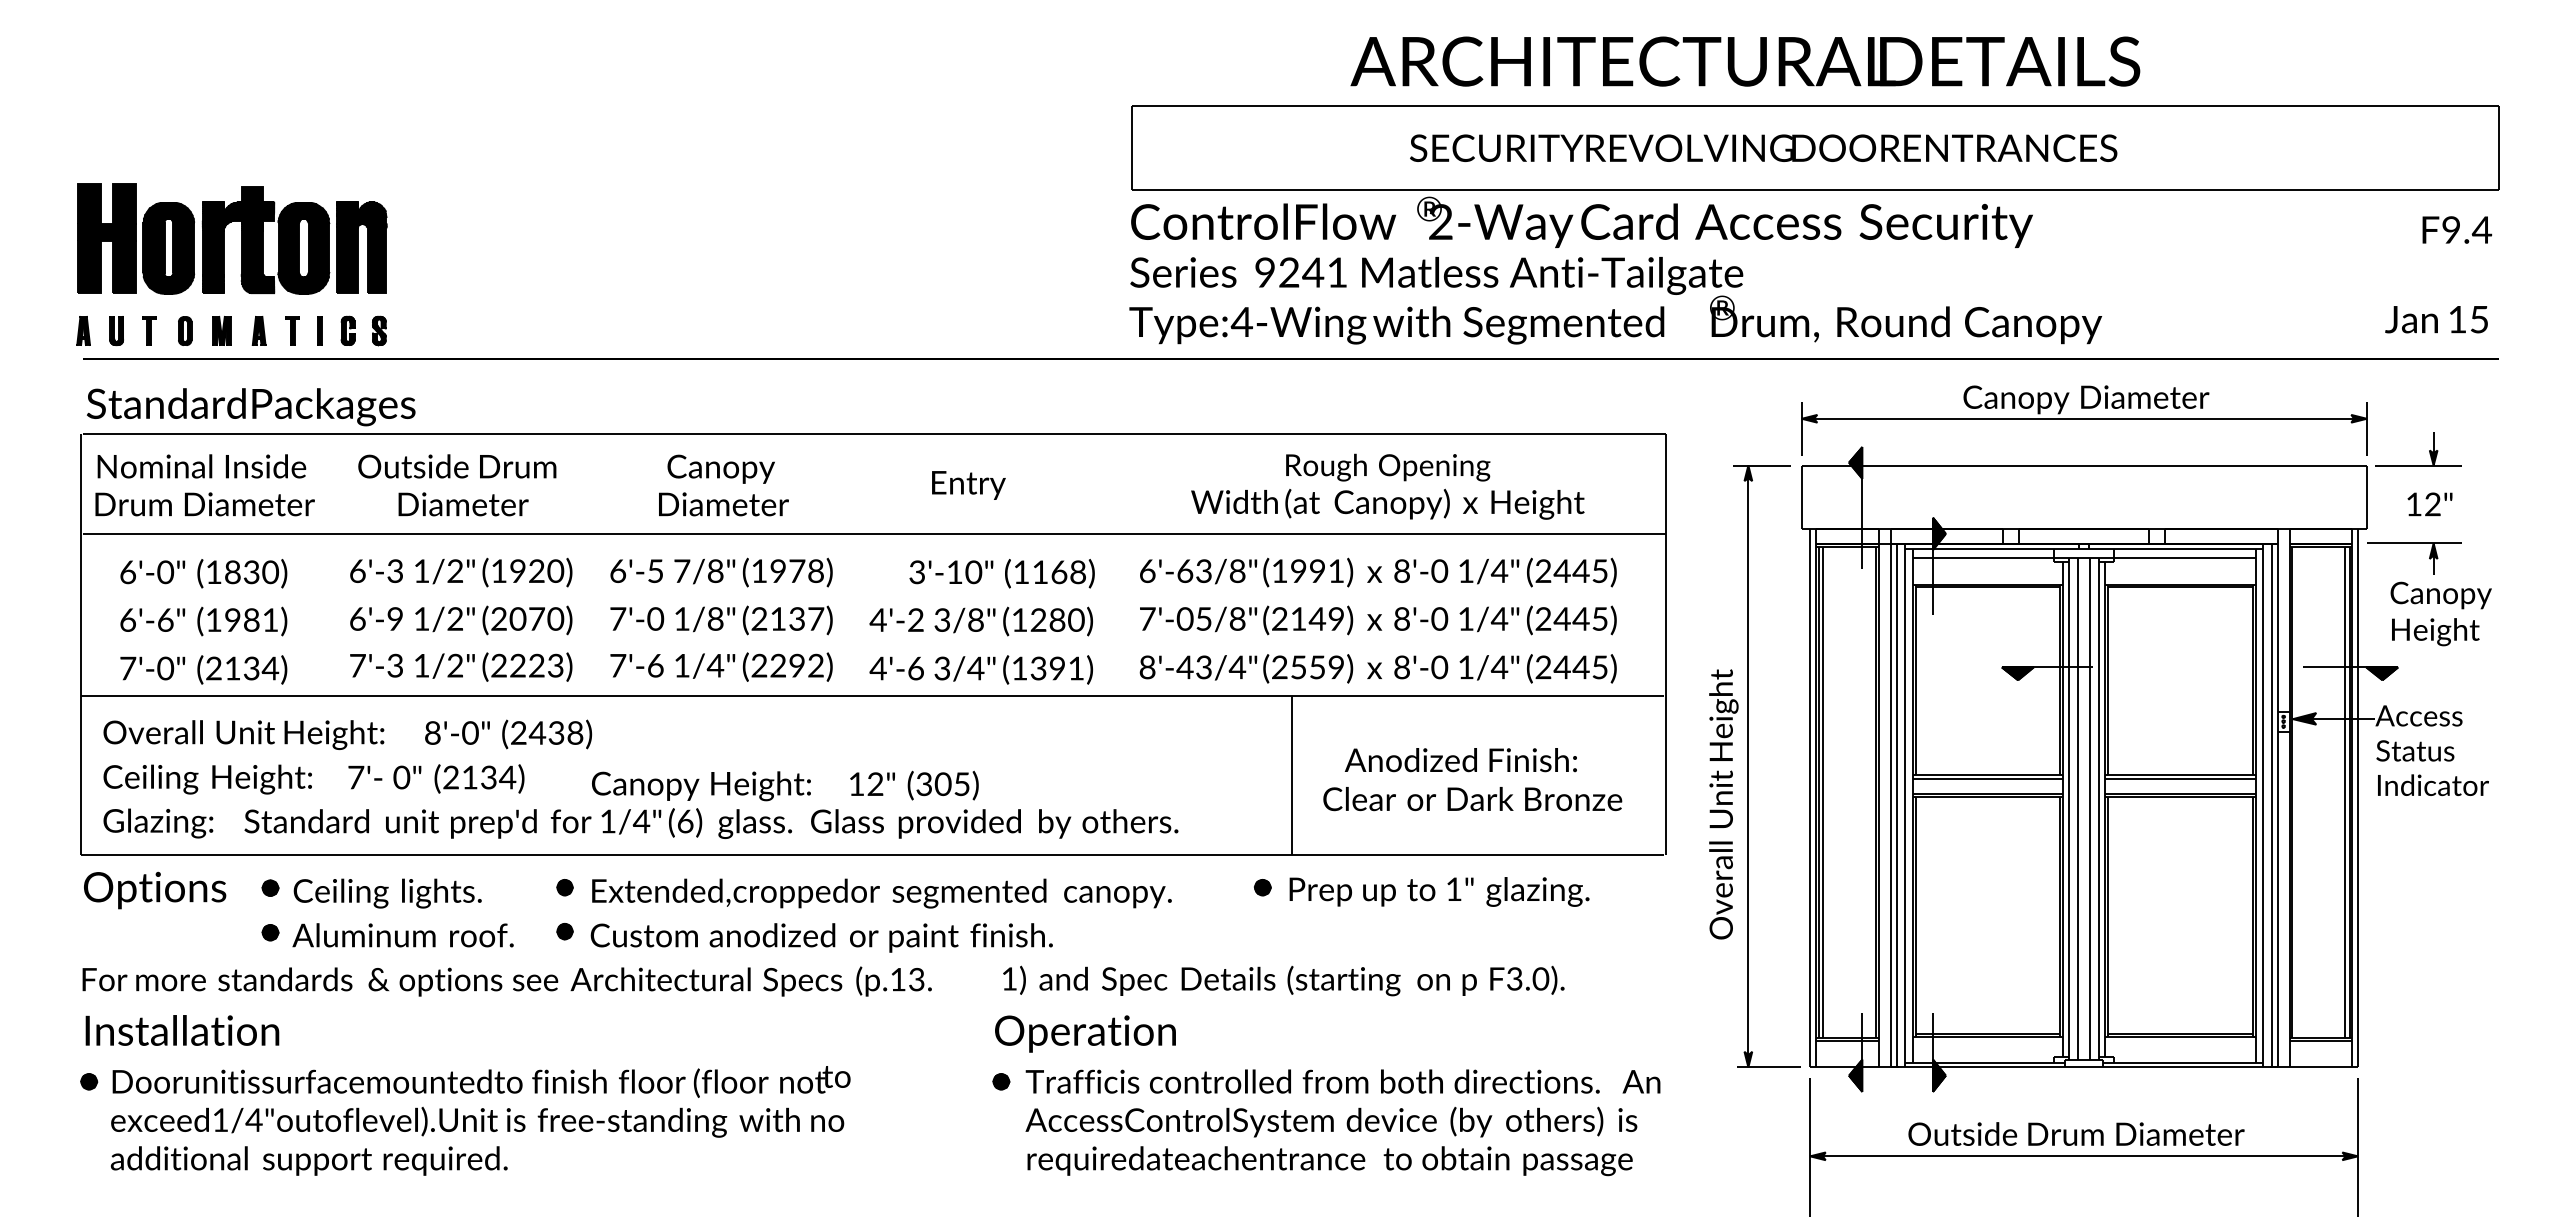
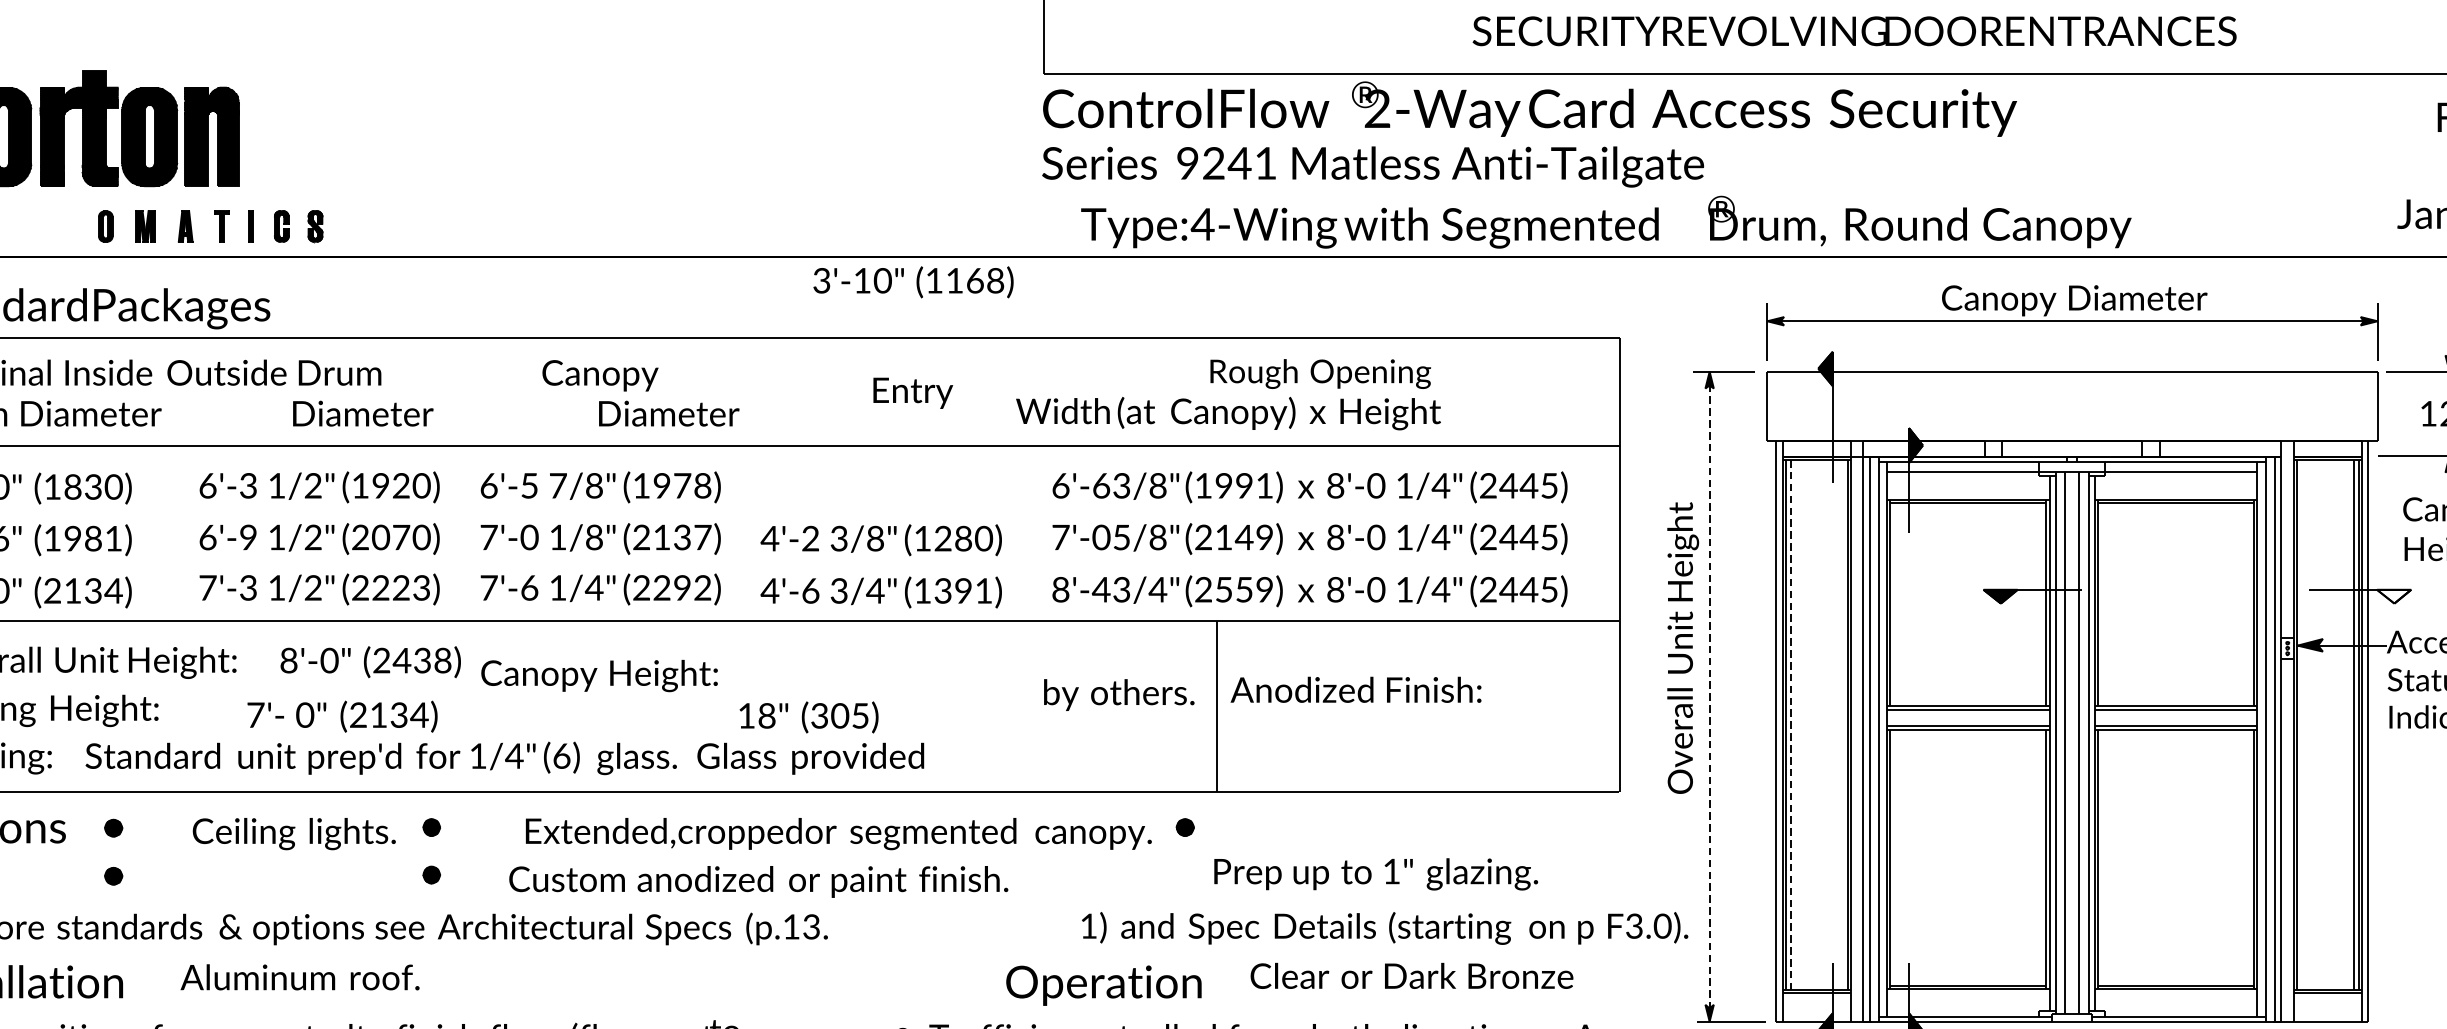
text: (1763, 147) -> (1854, 30), moved
text: (1615, 319) -> (1606, 221), moved
part: (290, 330) -> (219, 225), moved
text: (457, 466) -> (274, 372), moved
text: (968, 485) -> (912, 393), moved
text: (1387, 503) -> (1228, 412), moved
text: (463, 504) -> (363, 413), moved
text: (723, 504) -> (668, 413), moved
text: (1001, 573) -> (912, 282), moved
fill: (2382, 673) -> (2394, 596), removed
text: (1460, 760) -> (1355, 690), moved
line: (1748, 766) -> (1709, 696), solid -> dashed
text: (436, 778) -> (342, 716), moved
text: (875, 785) -> (767, 717), 12" -> 18"
text: (701, 786) -> (599, 676), moved
line: (1823, 792) -> (1790, 724), solid -> dashed
text: (1472, 799) -> (1411, 976), moved
text: (1723, 804) -> (1682, 648), moved
text: (1108, 823) -> (1119, 694), moved
text: (1439, 891) -> (1376, 873), moved
text: (387, 893) -> (294, 833), moved
text: (881, 893) -> (838, 833), moved
text: (402, 935) -> (299, 977), moved
text: (821, 937) -> (758, 881), moved
text: (1283, 980) -> (1384, 927), moved
text: (1085, 1033) -> (1103, 985), moved

